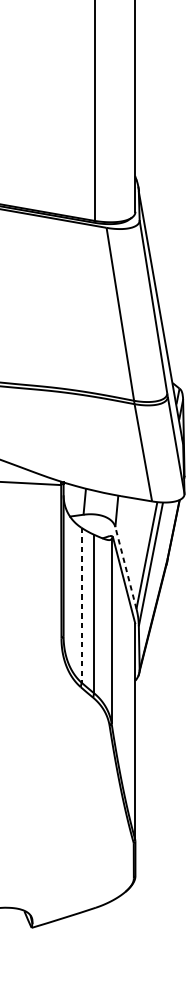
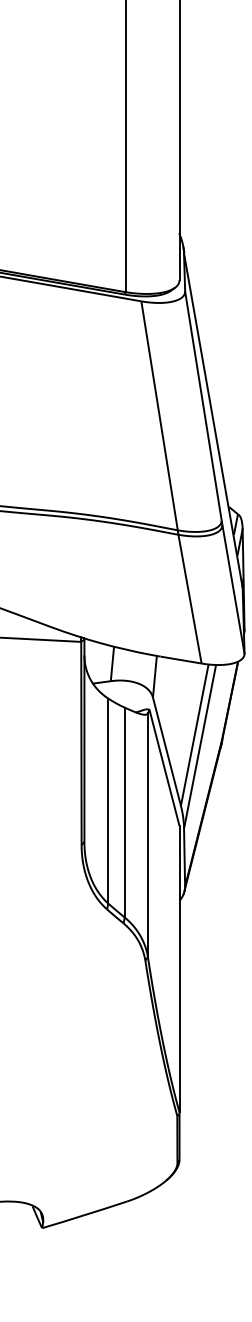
line: (125, 567) -> (166, 751), dashed -> solid
line: (81, 605) -> (108, 801), dashed -> solid

